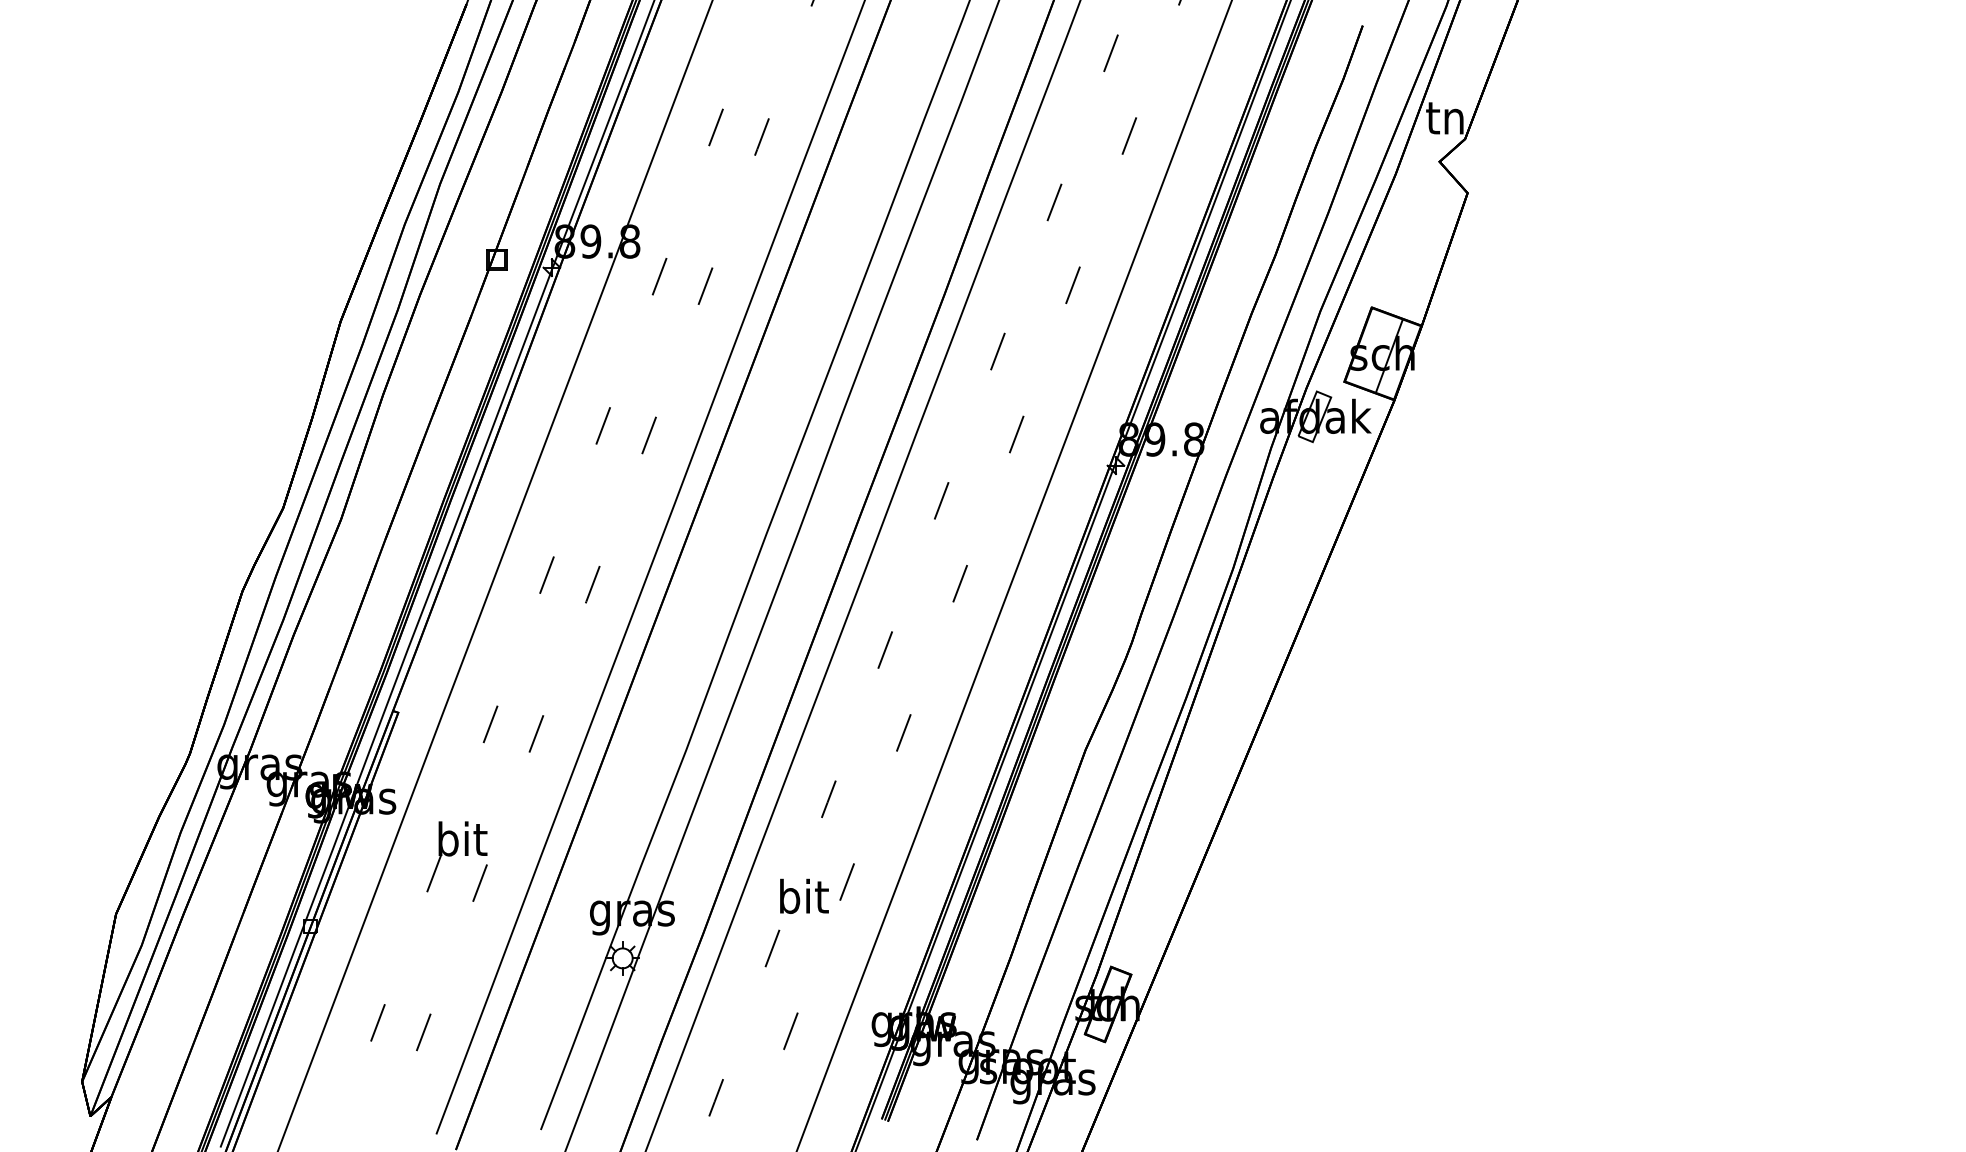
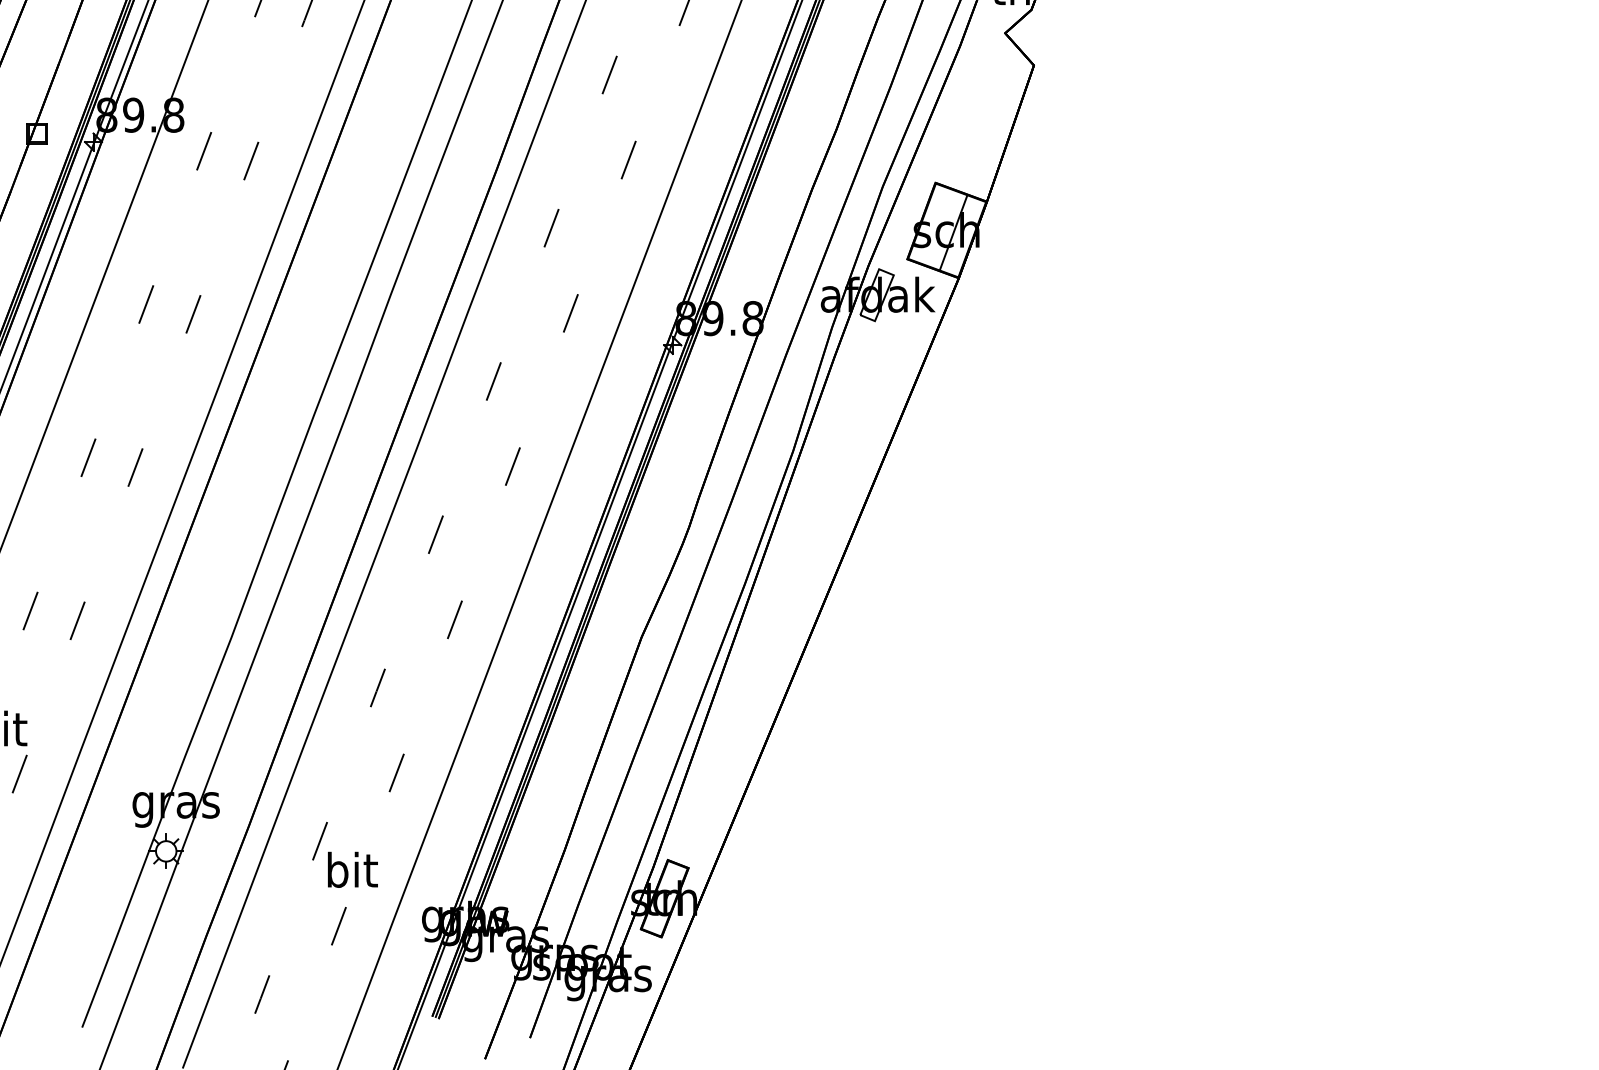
text: (804, 895) -> (352, 868), moved

